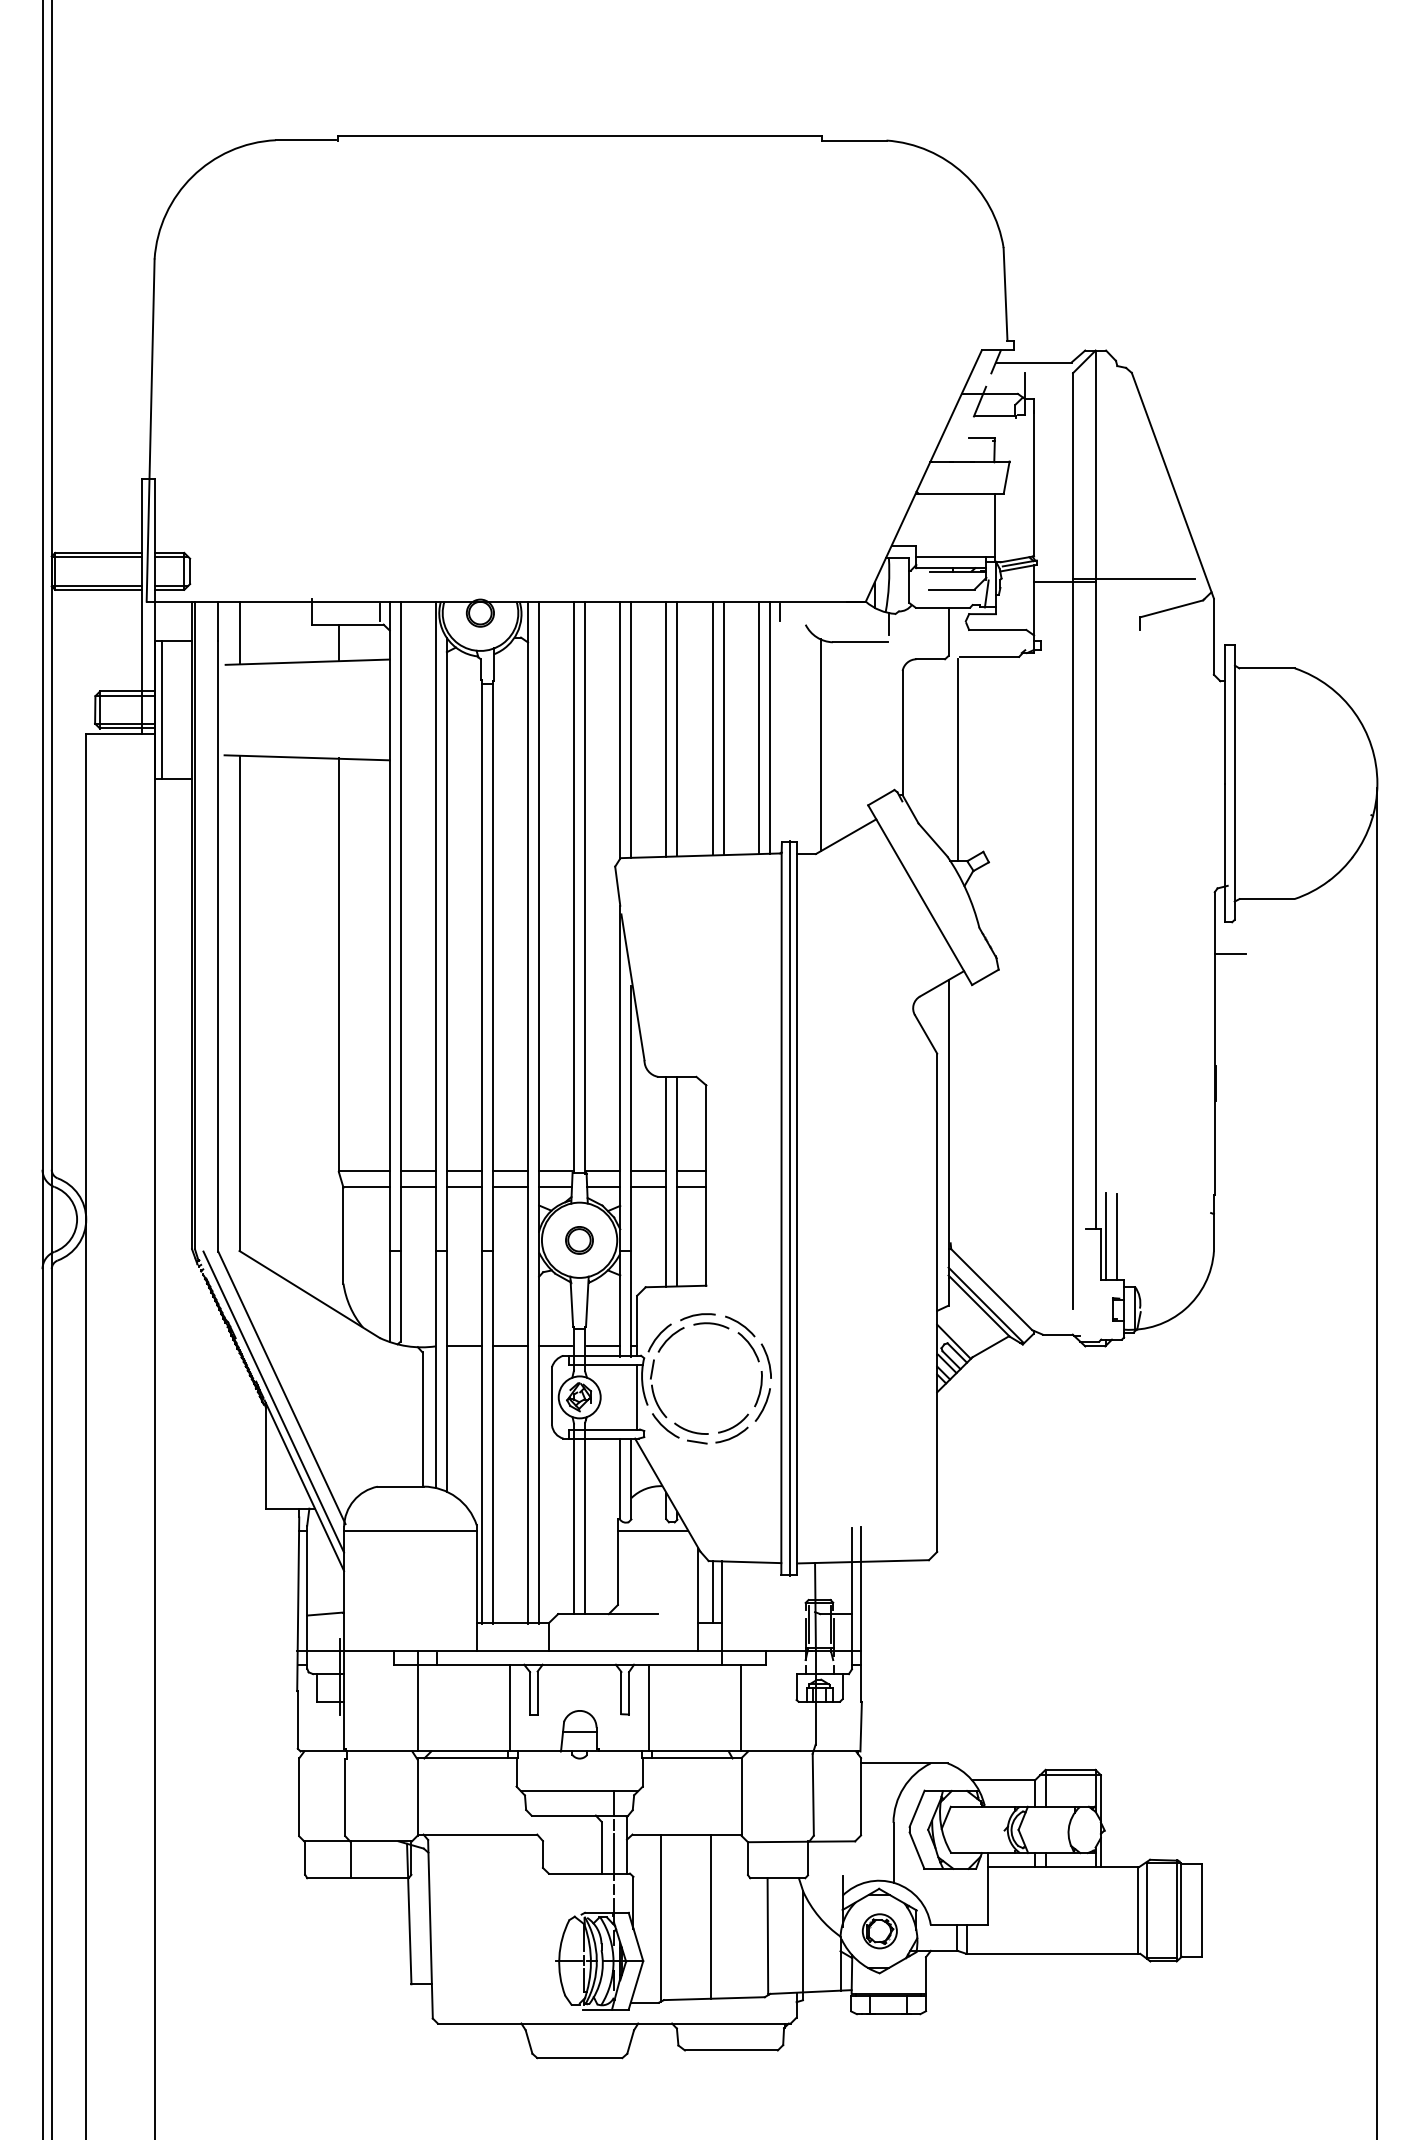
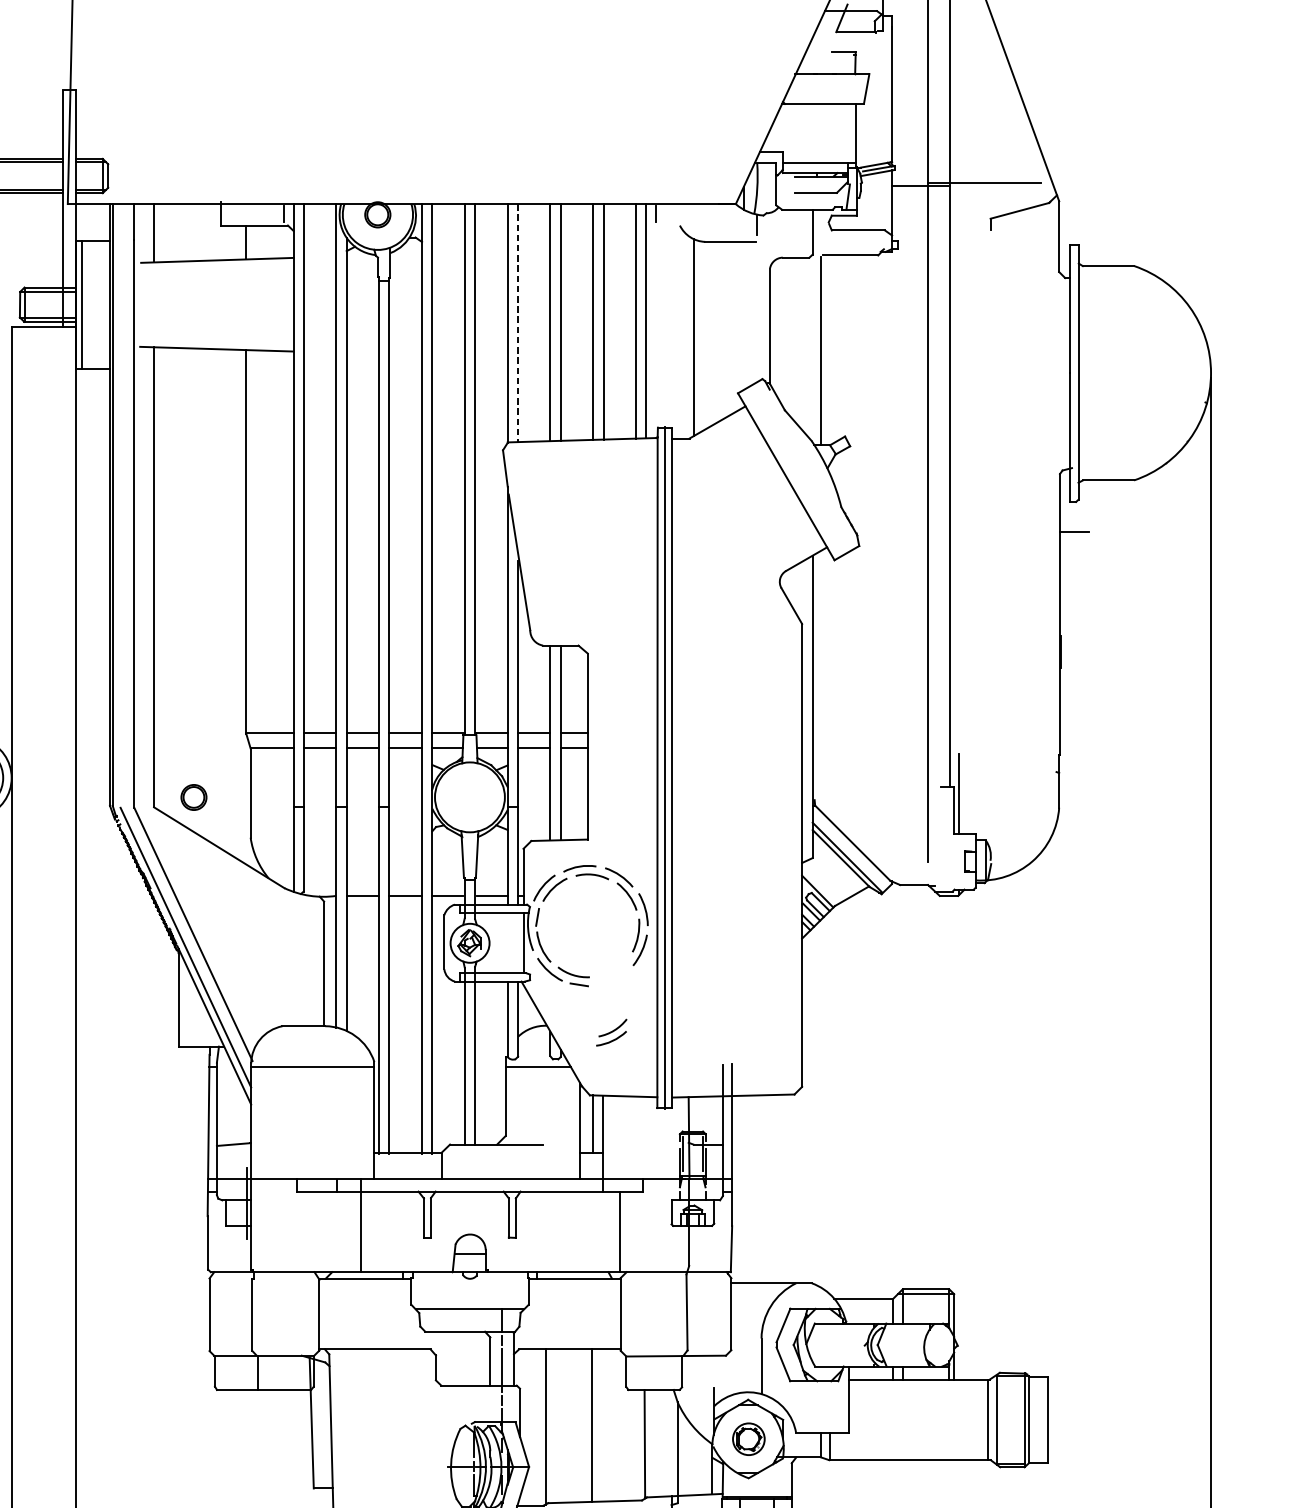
line: (631, 730) -> (518, 323), solid -> dashed
line: (1116, 1236) -> (968, 793), removed
part: (579, 1240) -> (193, 797), moved
part: (731, 1428) -> (611, 1032), moved
line: (418, 1700) -> (361, 1224), moved
line: (510, 1707) -> (405, 1231), removed
line: (649, 1707) -> (534, 1231), removed

